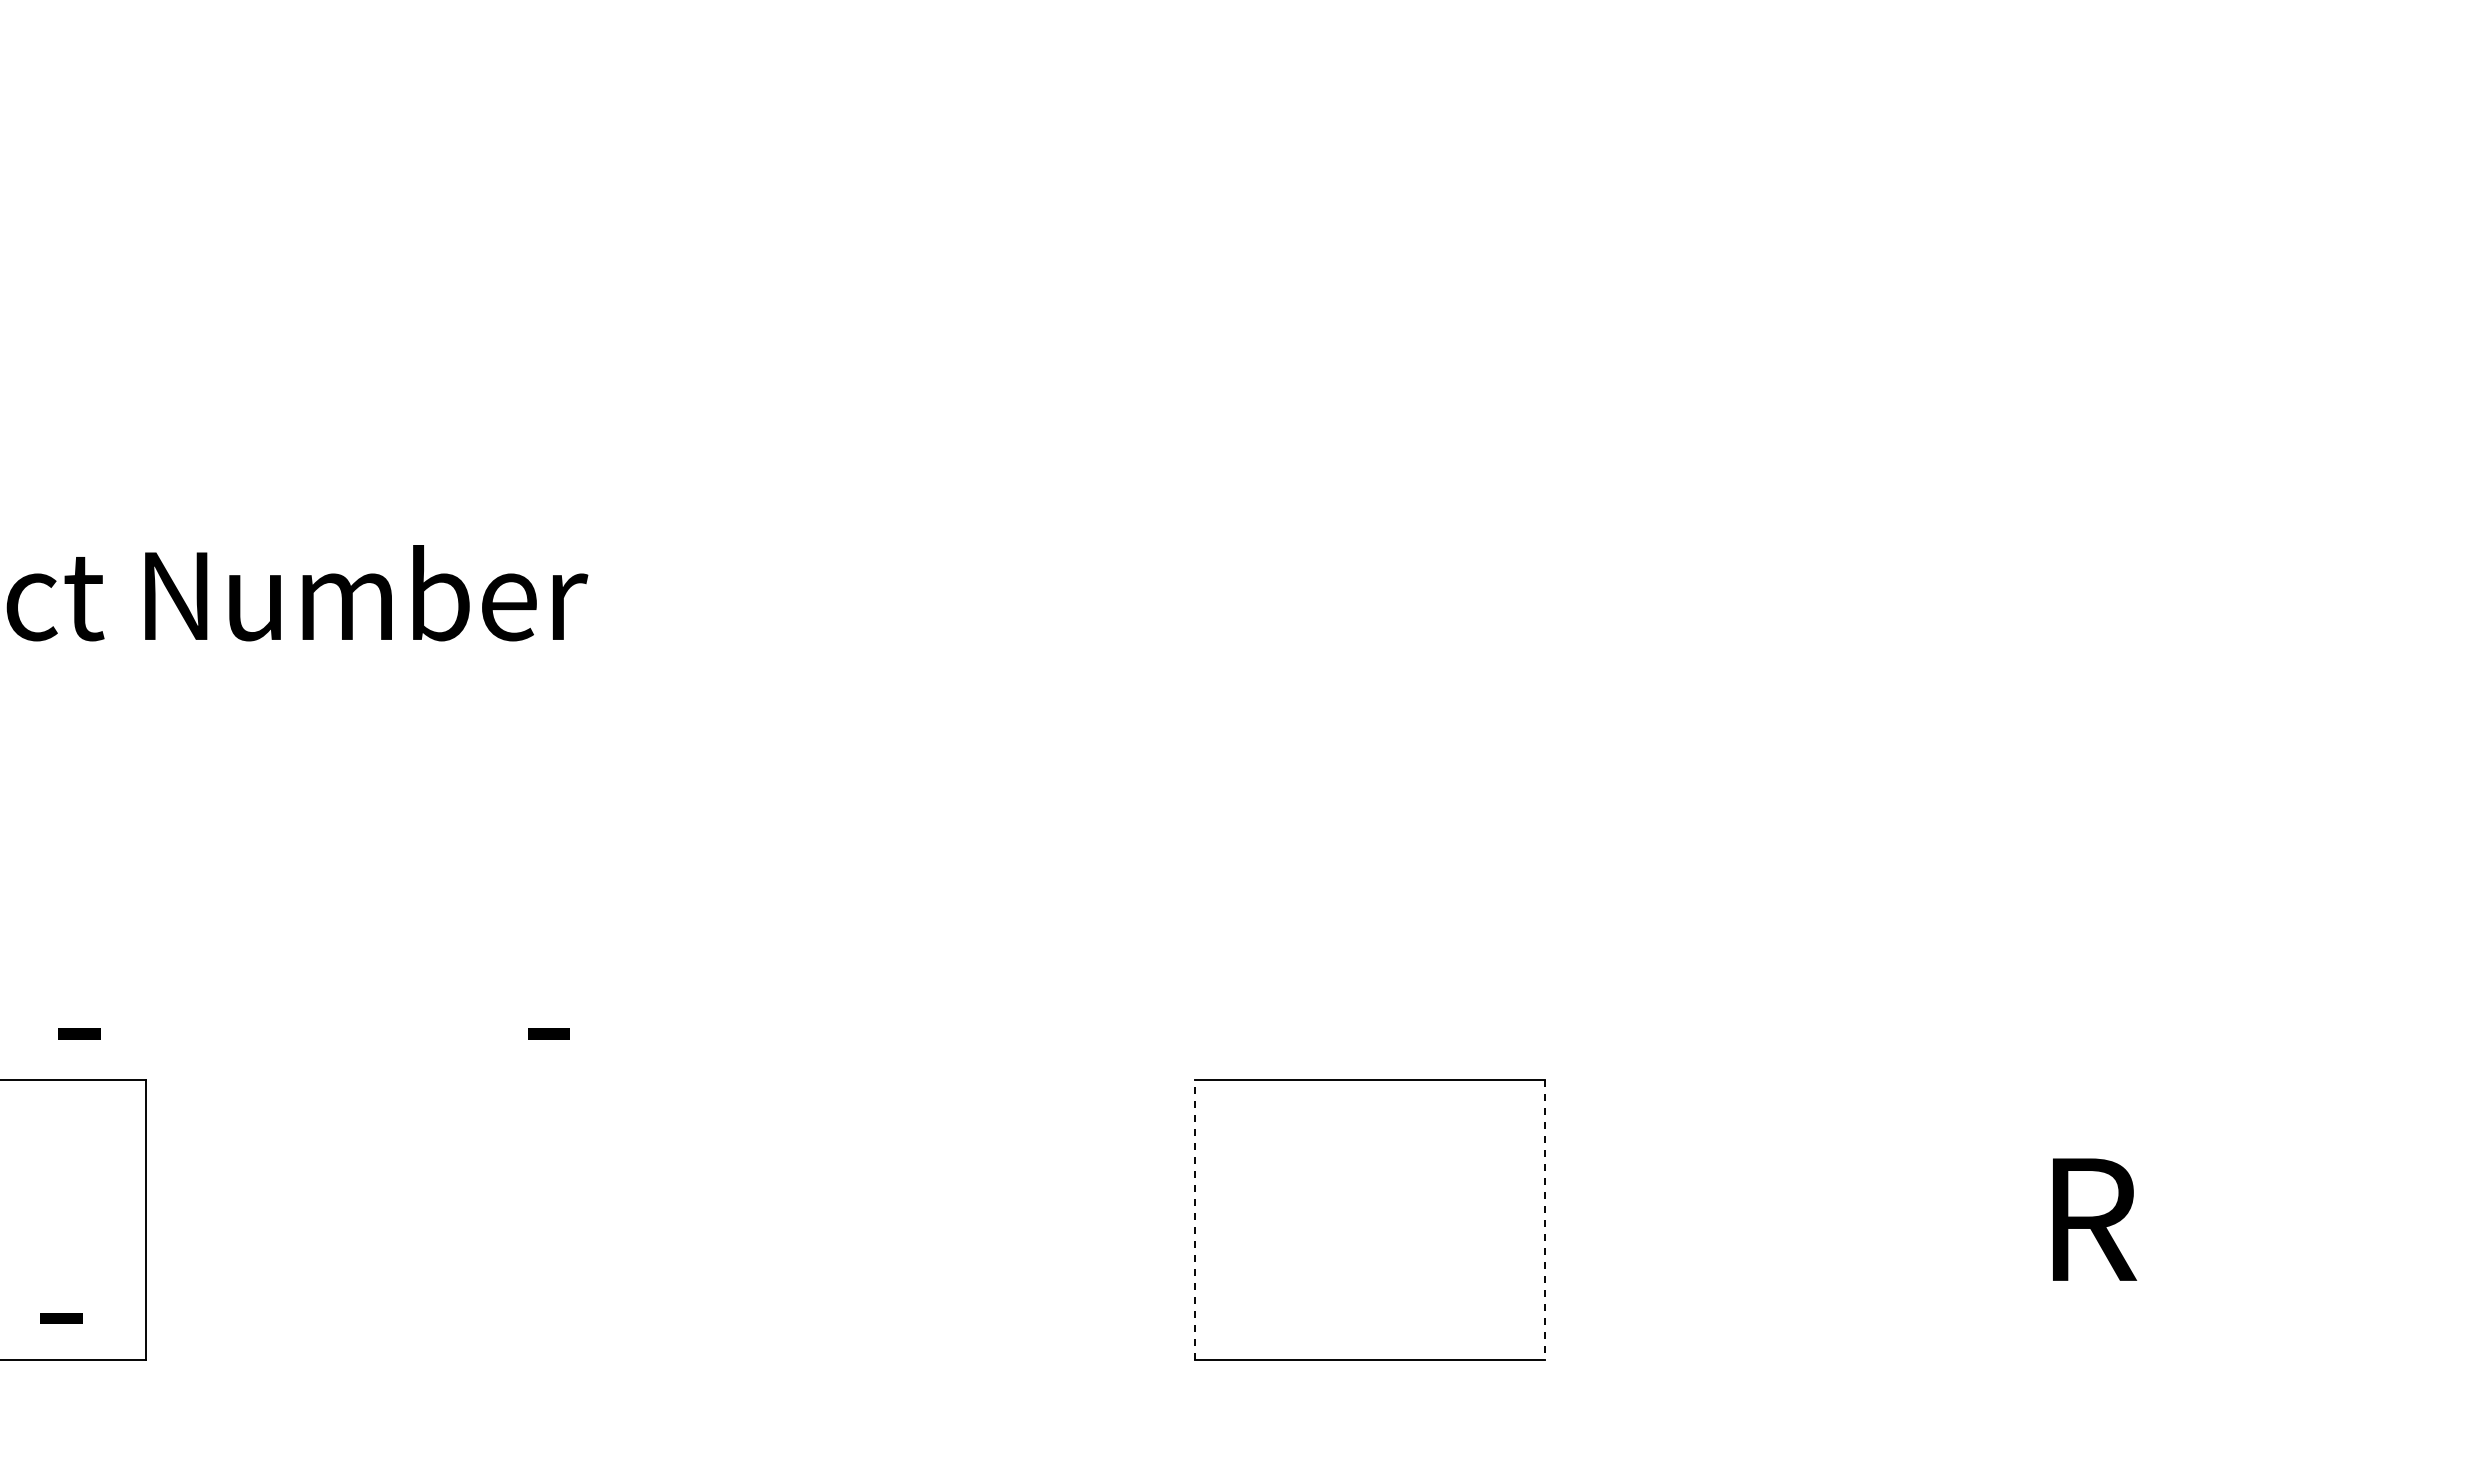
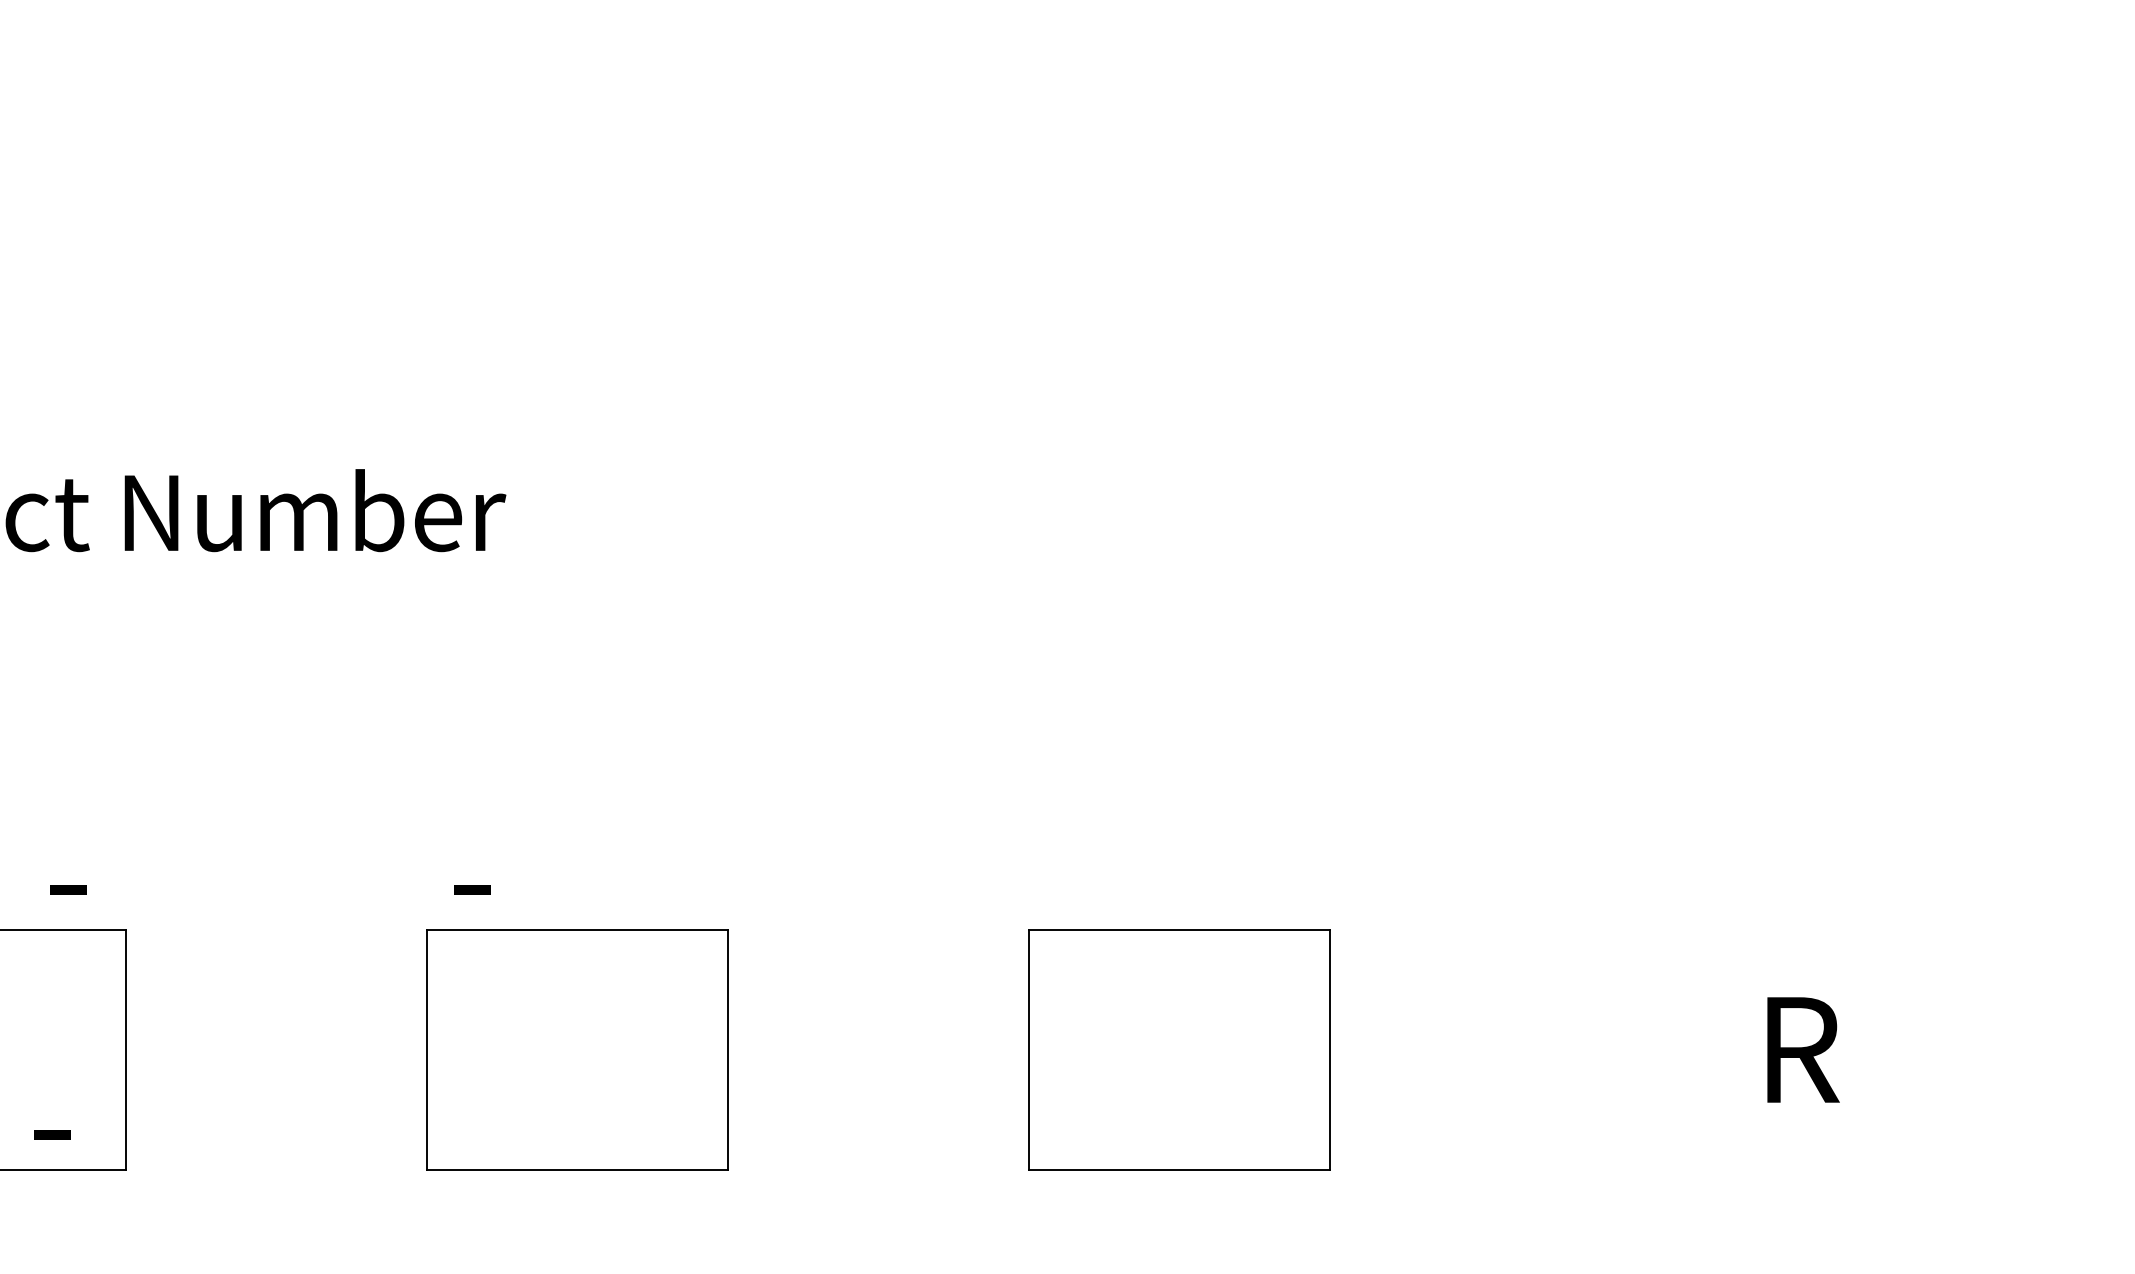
part: (670, 1219) -> (577, 1049), added
line: (1194, 1219) -> (1028, 1049), dashed -> solid
line: (1544, 1219) -> (1329, 1049), dashed -> solid

